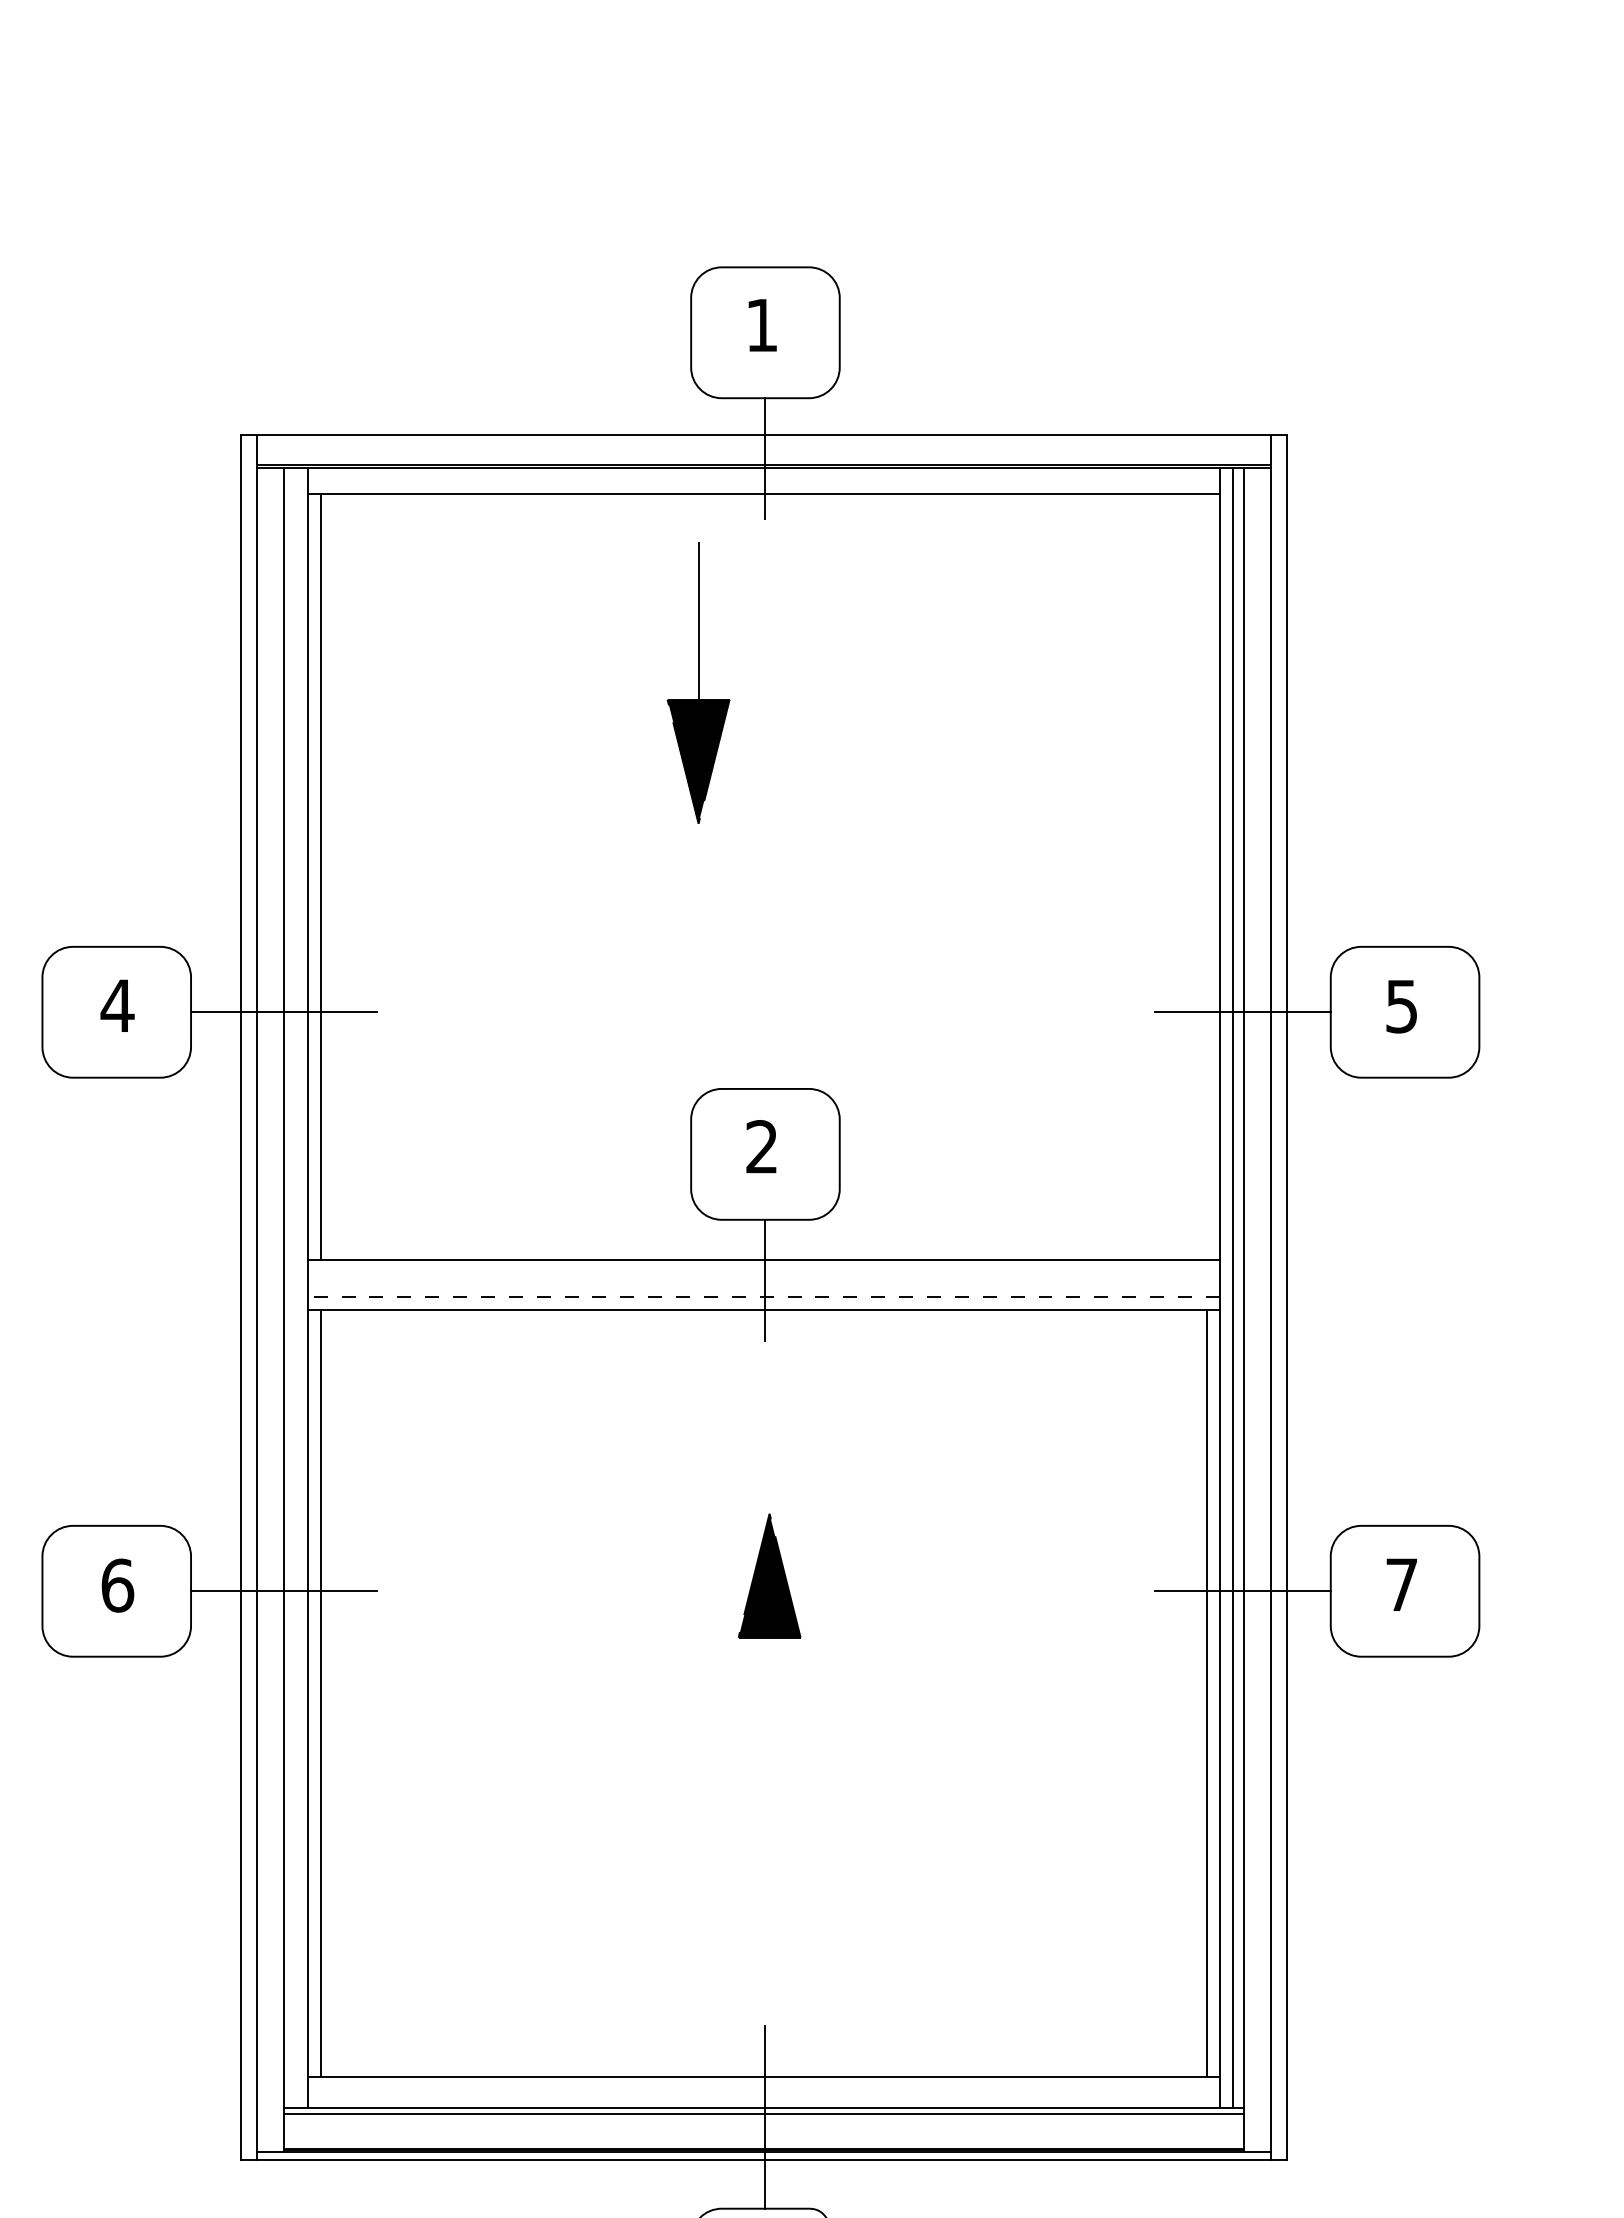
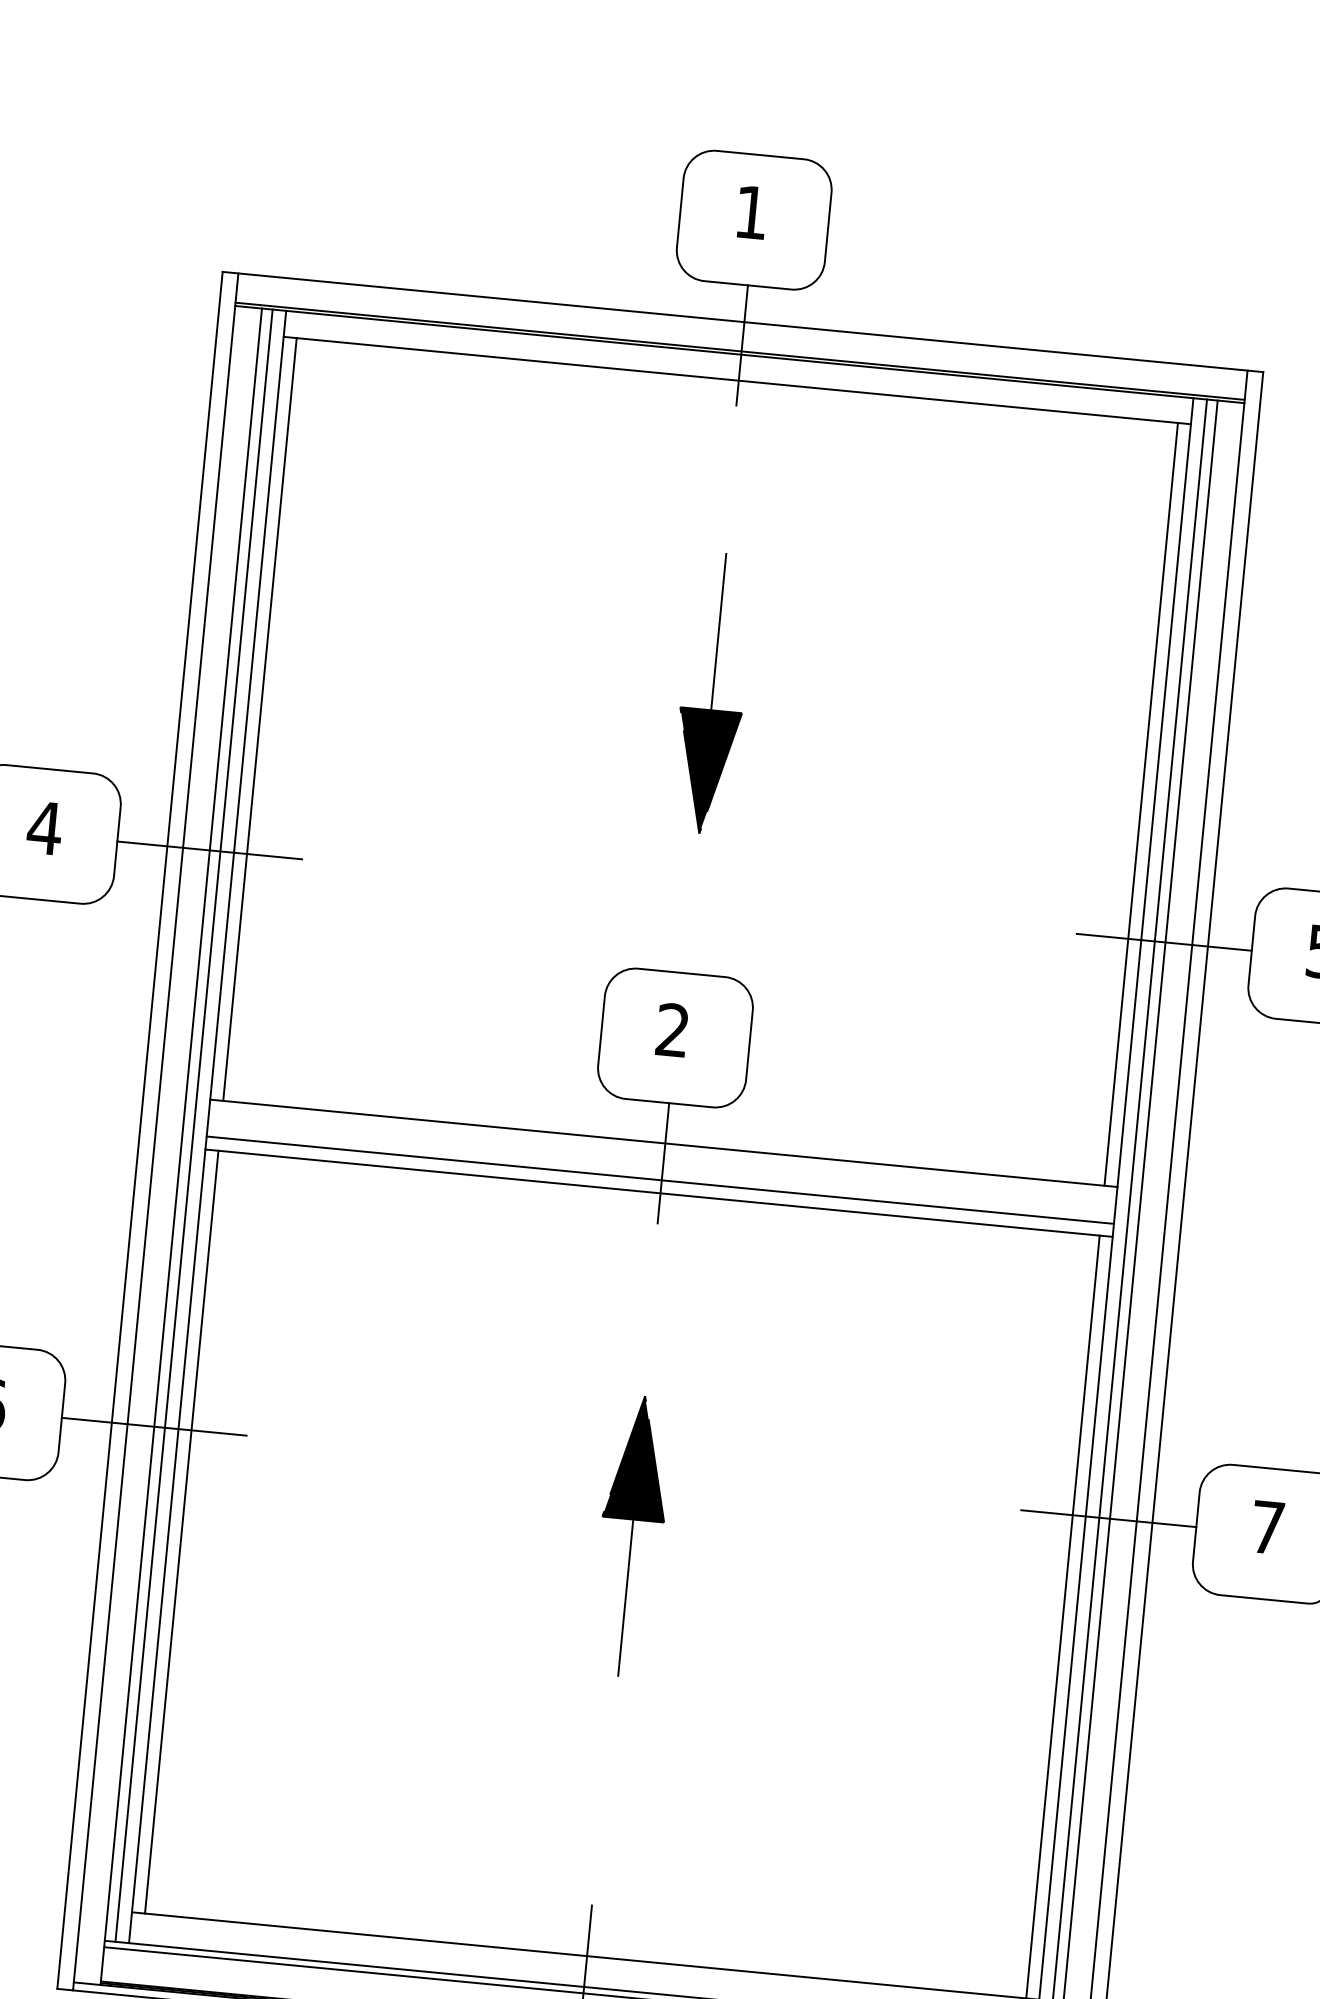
part: (698, 682) -> (712, 693), moved
line: (1206, 877) -> (1141, 804), added
line: (294, 1287) -> (193, 1125), added
line: (763, 1297) -> (659, 1180), dashed -> solid
line: (769, 1715) -> (625, 1596), added

